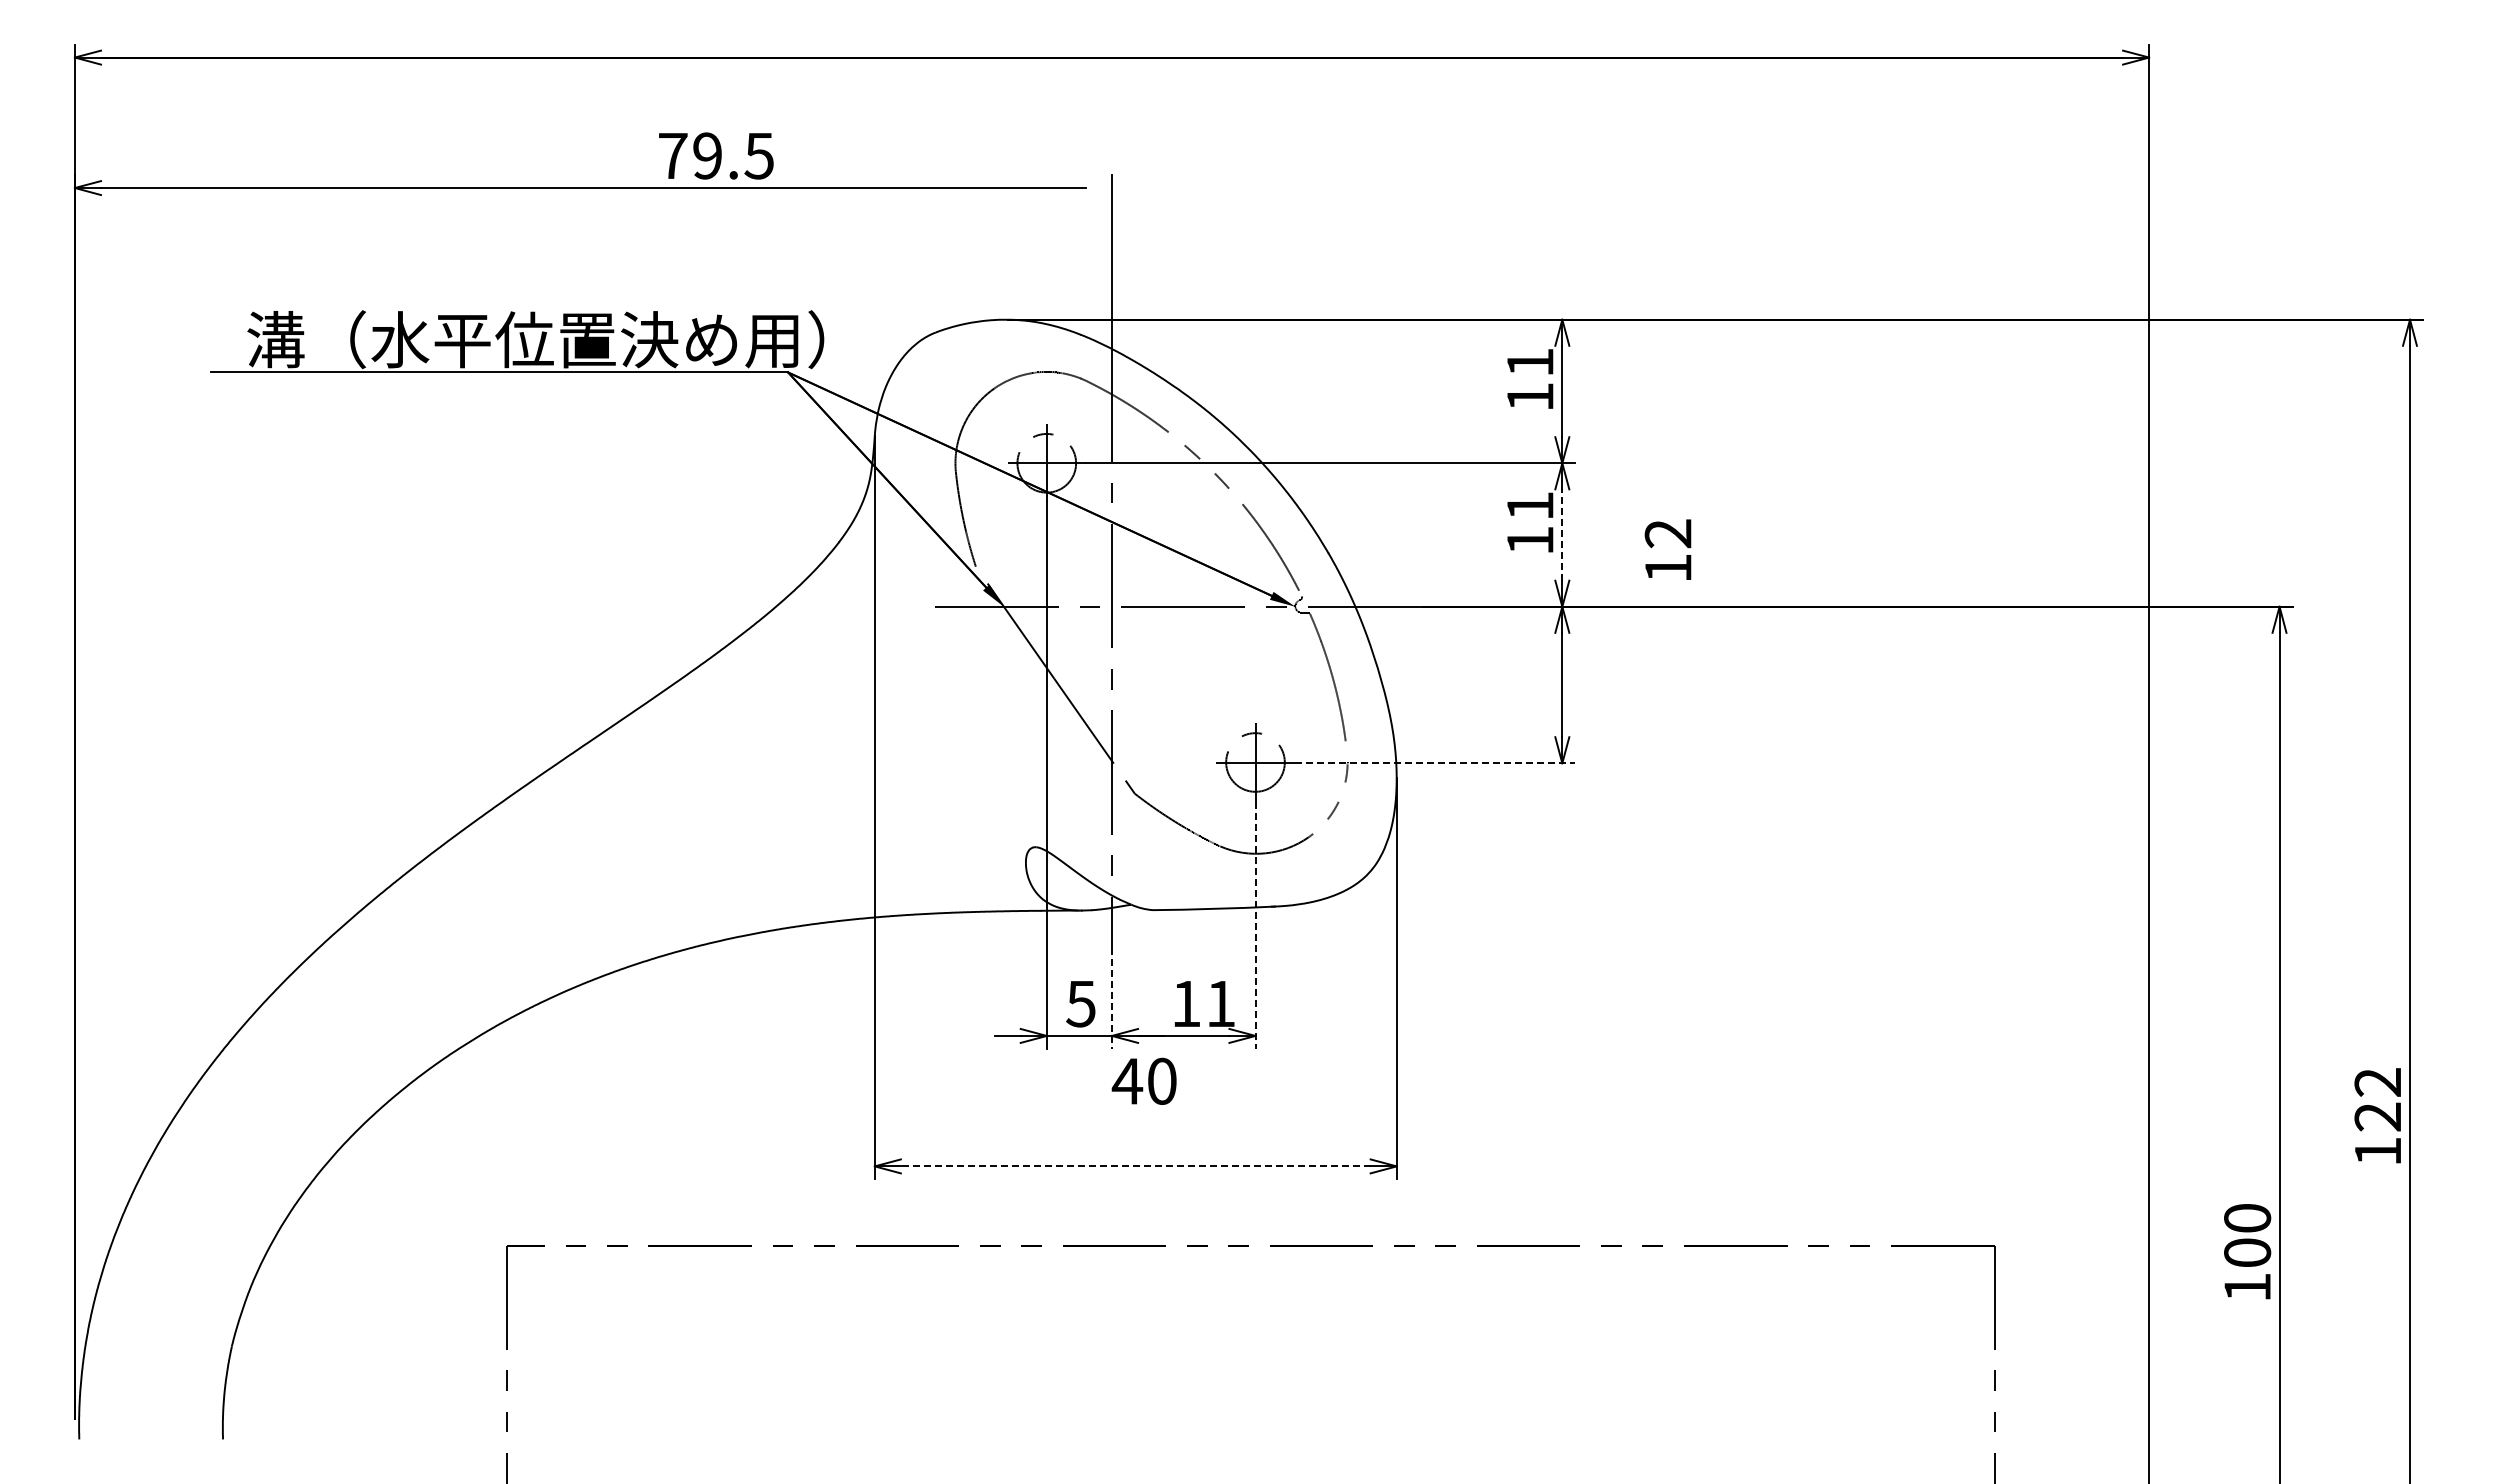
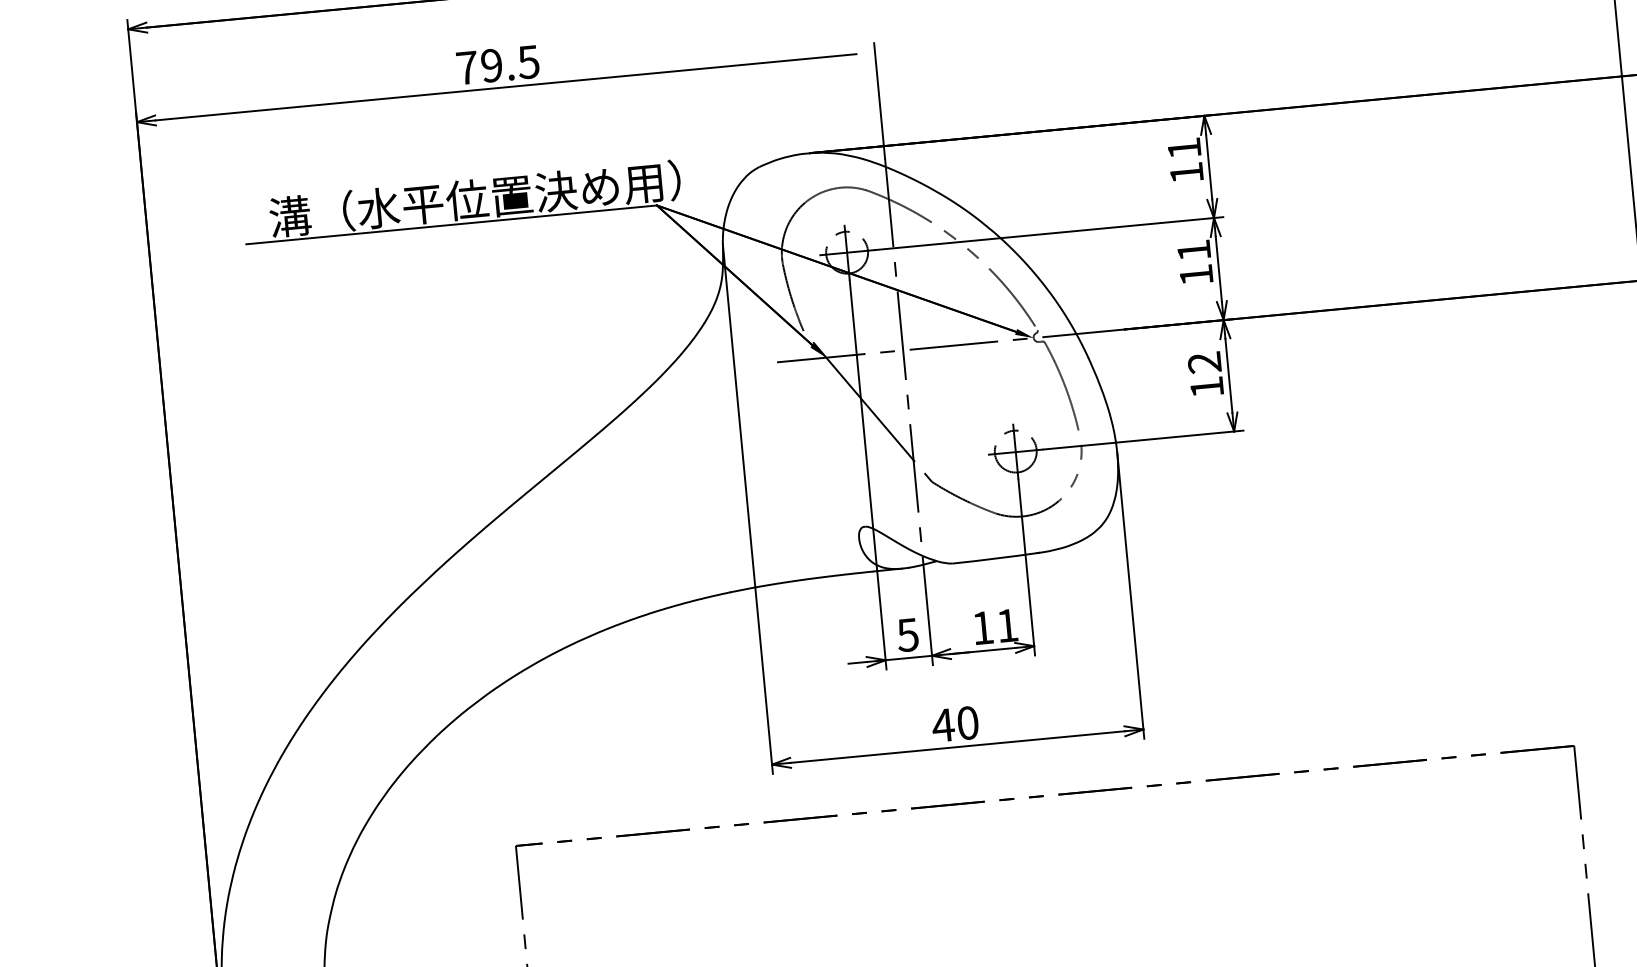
text: (716, 155) -> (498, 64), moved
line: (1562, 535) -> (1218, 269), dashed -> solid
text: (1667, 549) -> (1205, 374), moved
line: (1435, 763) -> (1143, 440), dashed -> solid
line: (1255, 925) -> (1026, 567), dashed -> solid
line: (1112, 999) -> (929, 629), dashed -> solid
text: (1143, 1080) -> (954, 723), moved
line: (1135, 1166) -> (957, 747), dashed -> solid

